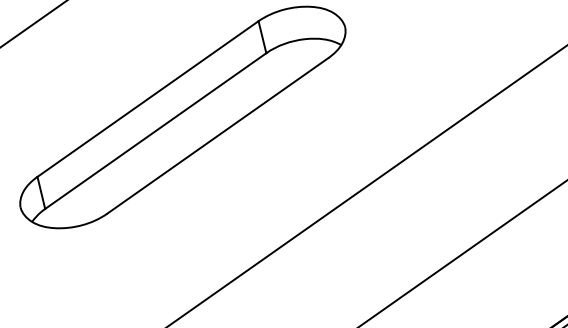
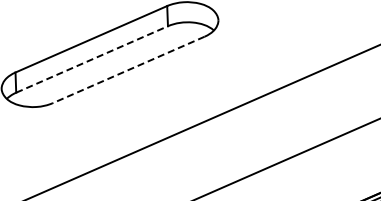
line: (156, 131) -> (92, 59), solid -> dashed
line: (217, 135) -> (128, 69), solid -> dashed

